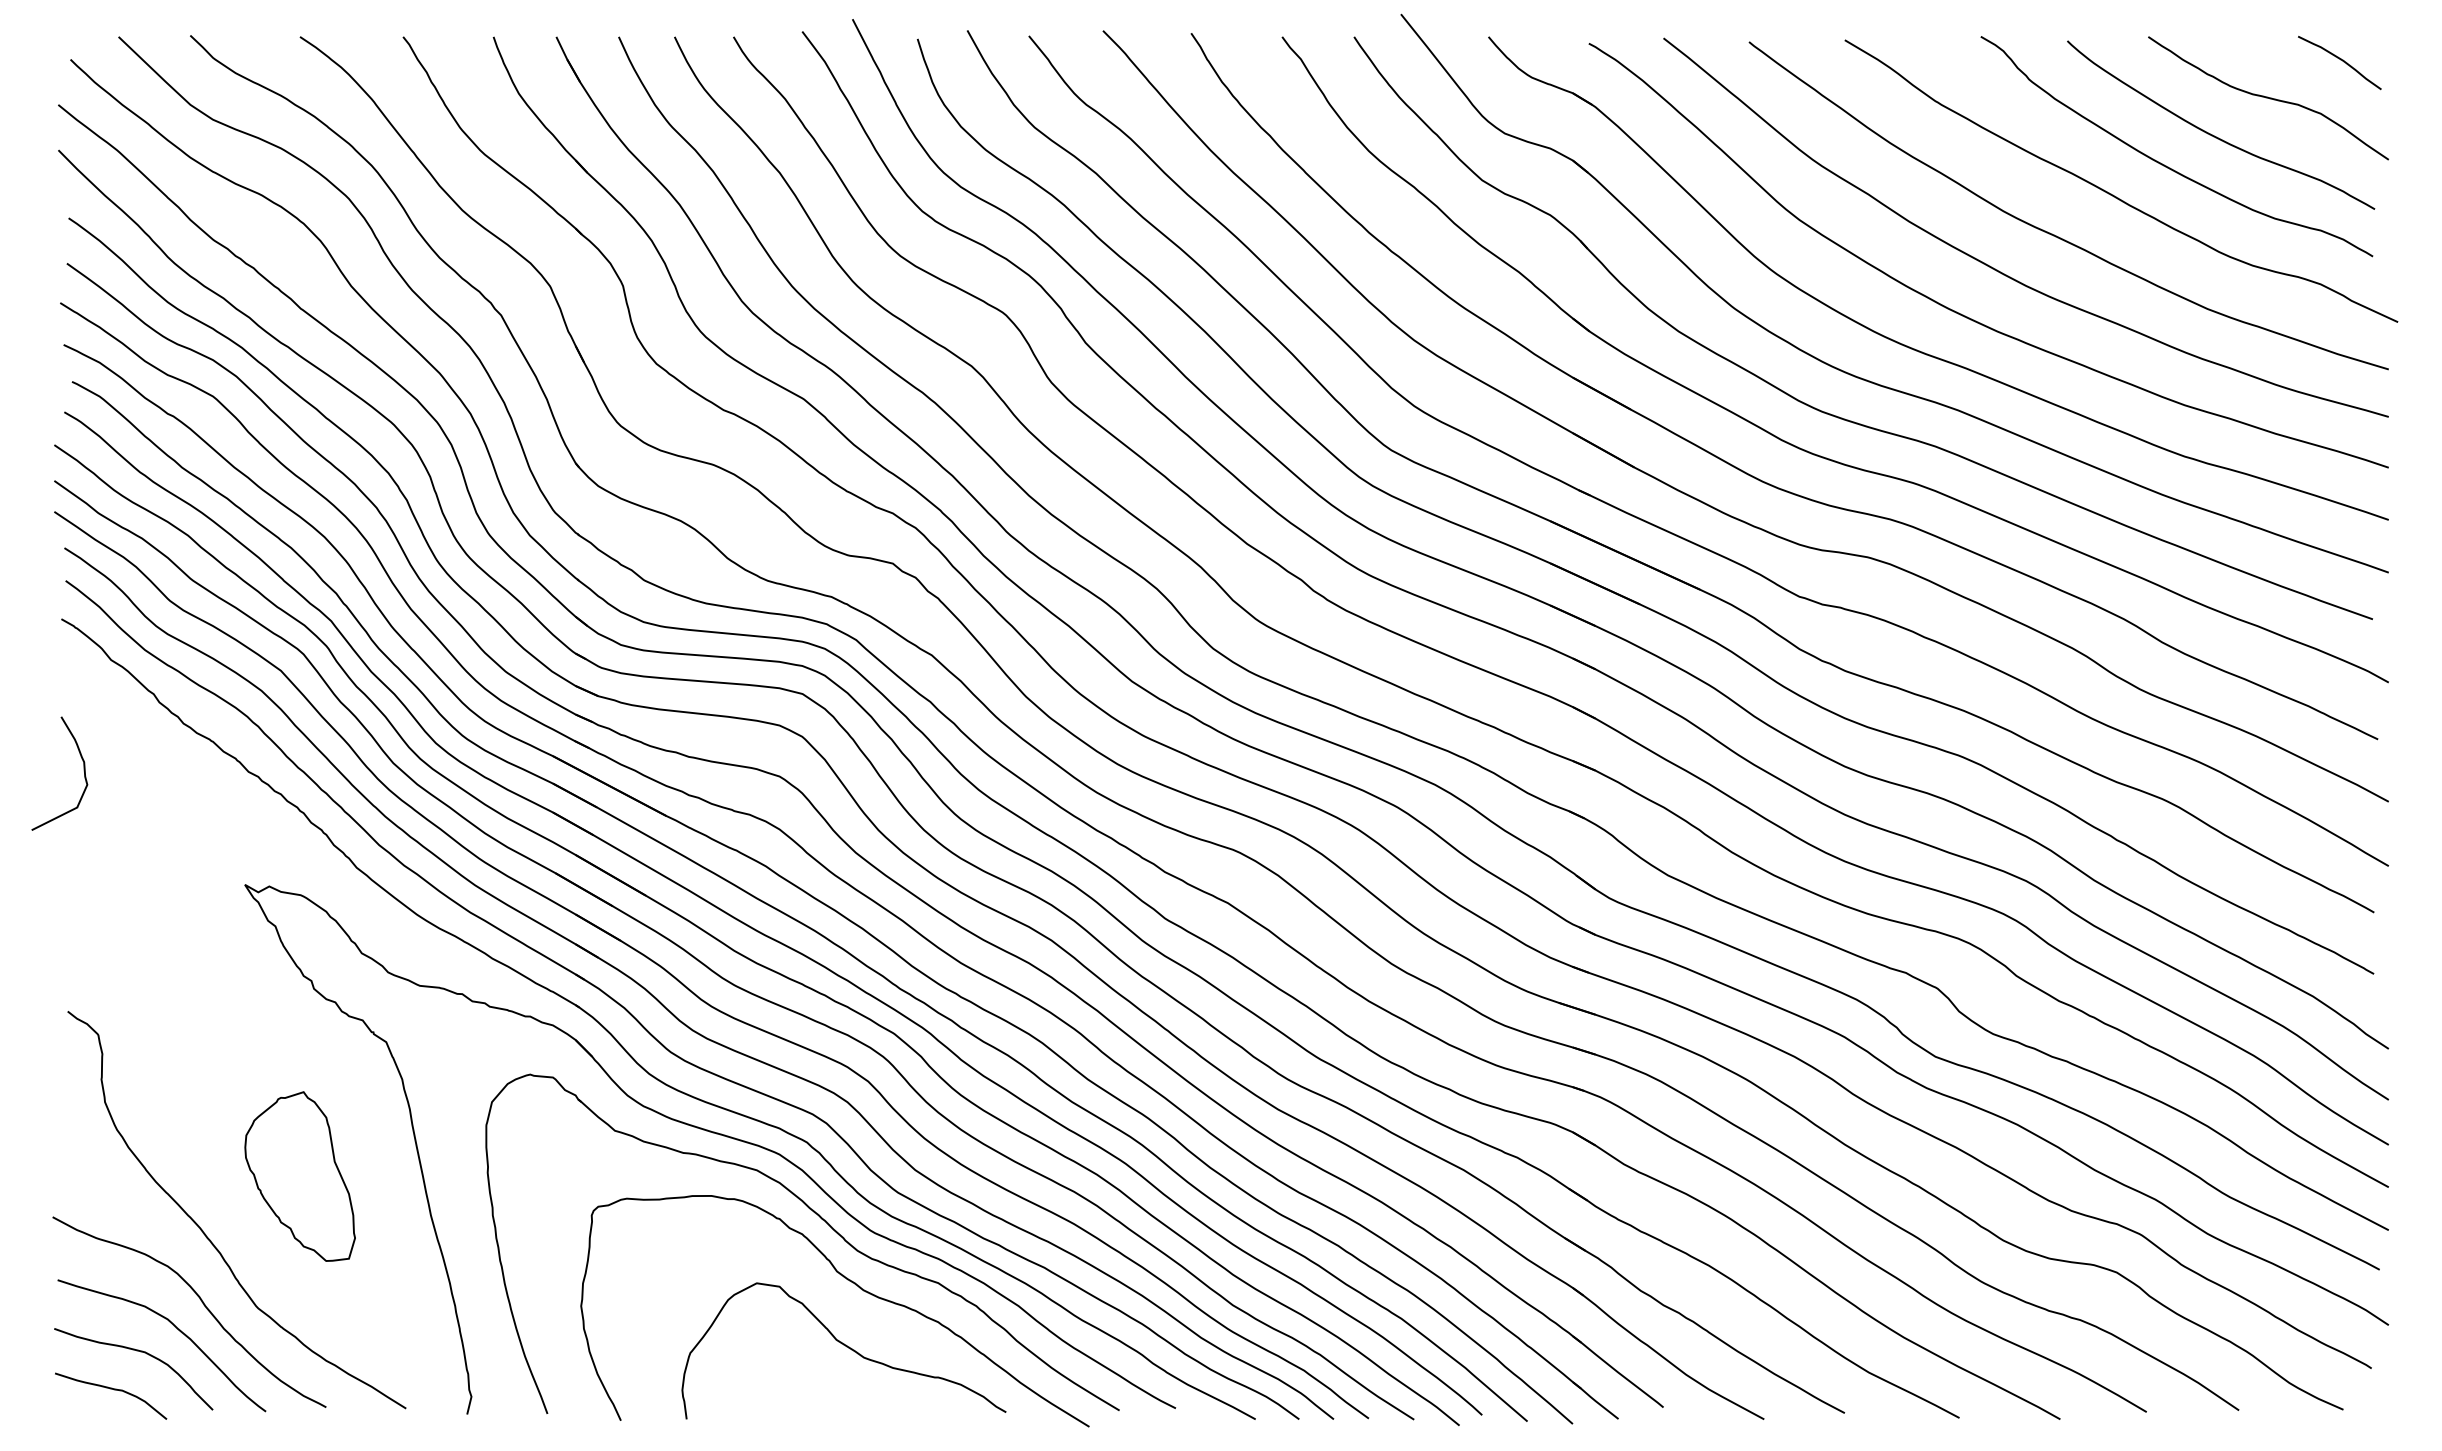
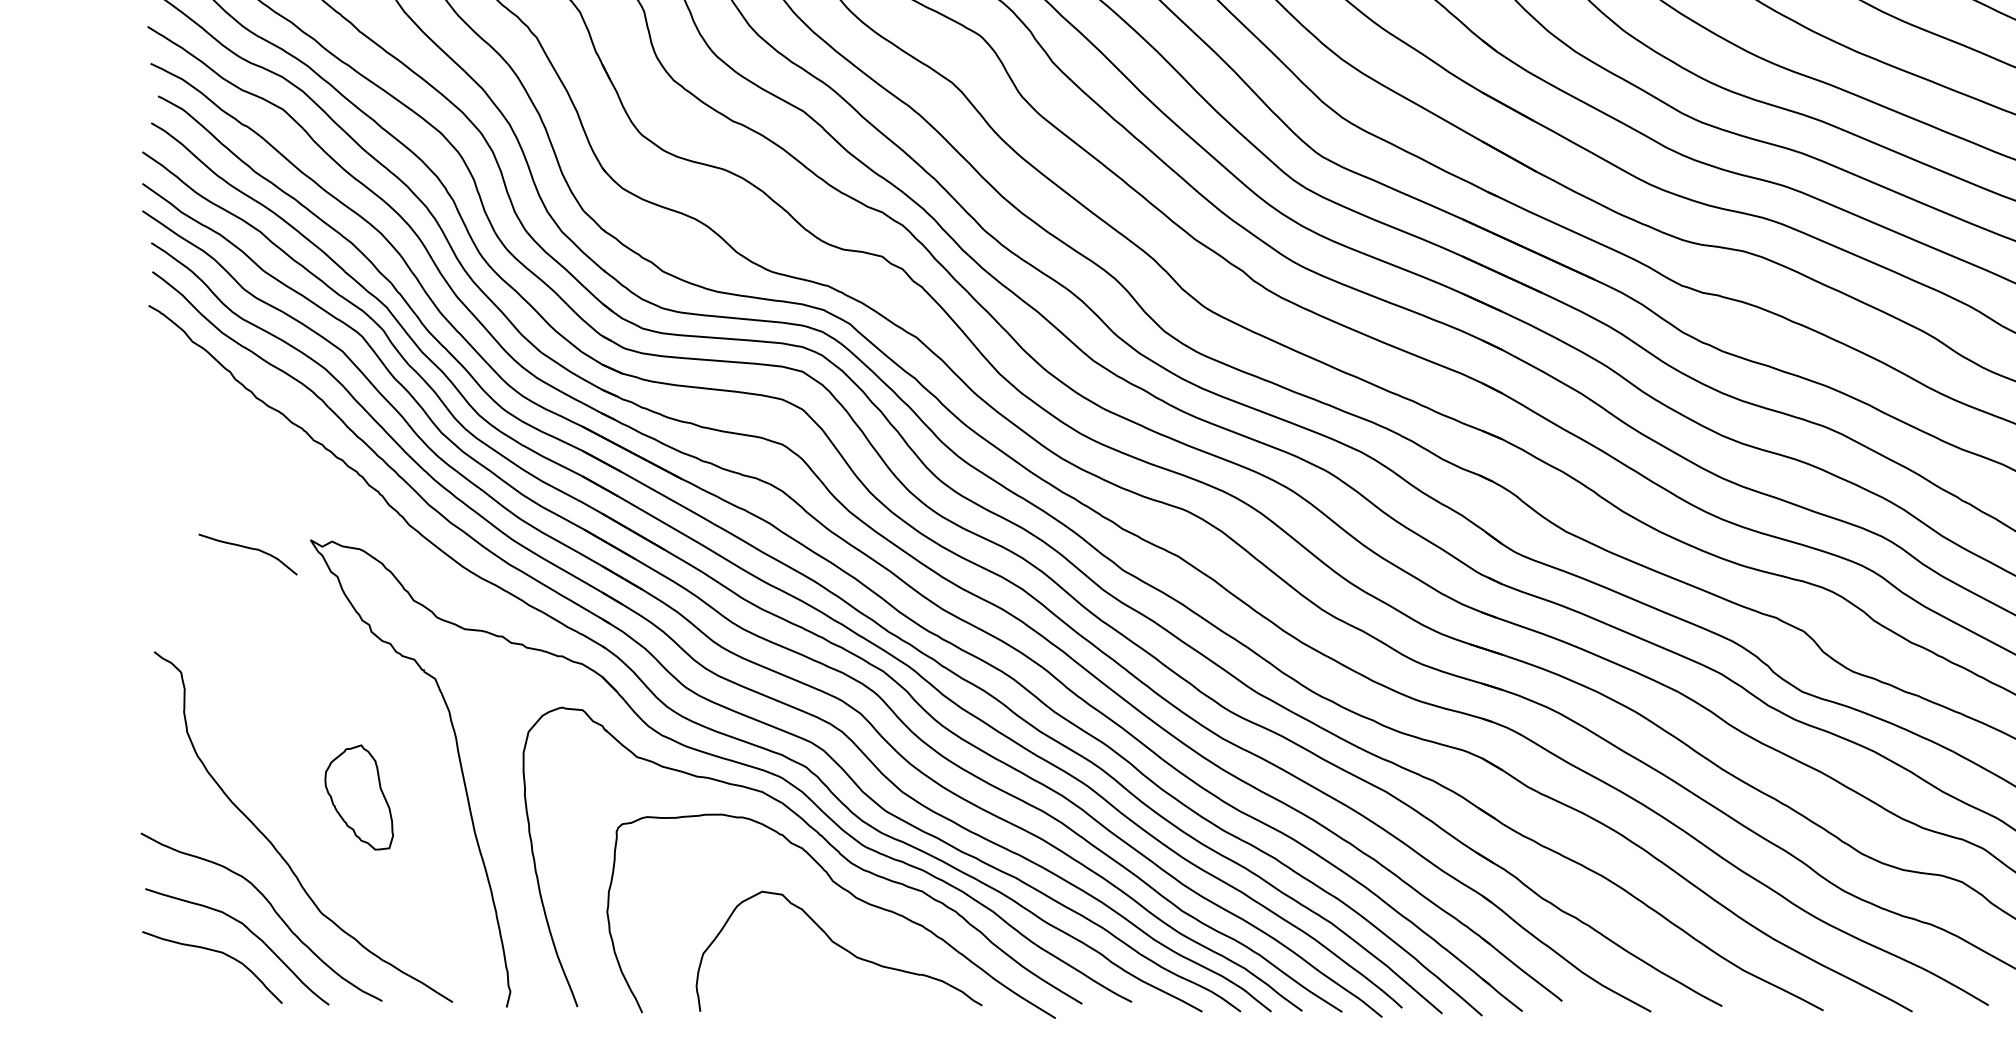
curve: (83, 771) -> (168, 440), removed
part: (299, 1176) -> (358, 797), size x0.7
curve: (114, 1390) -> (251, 549), moved

